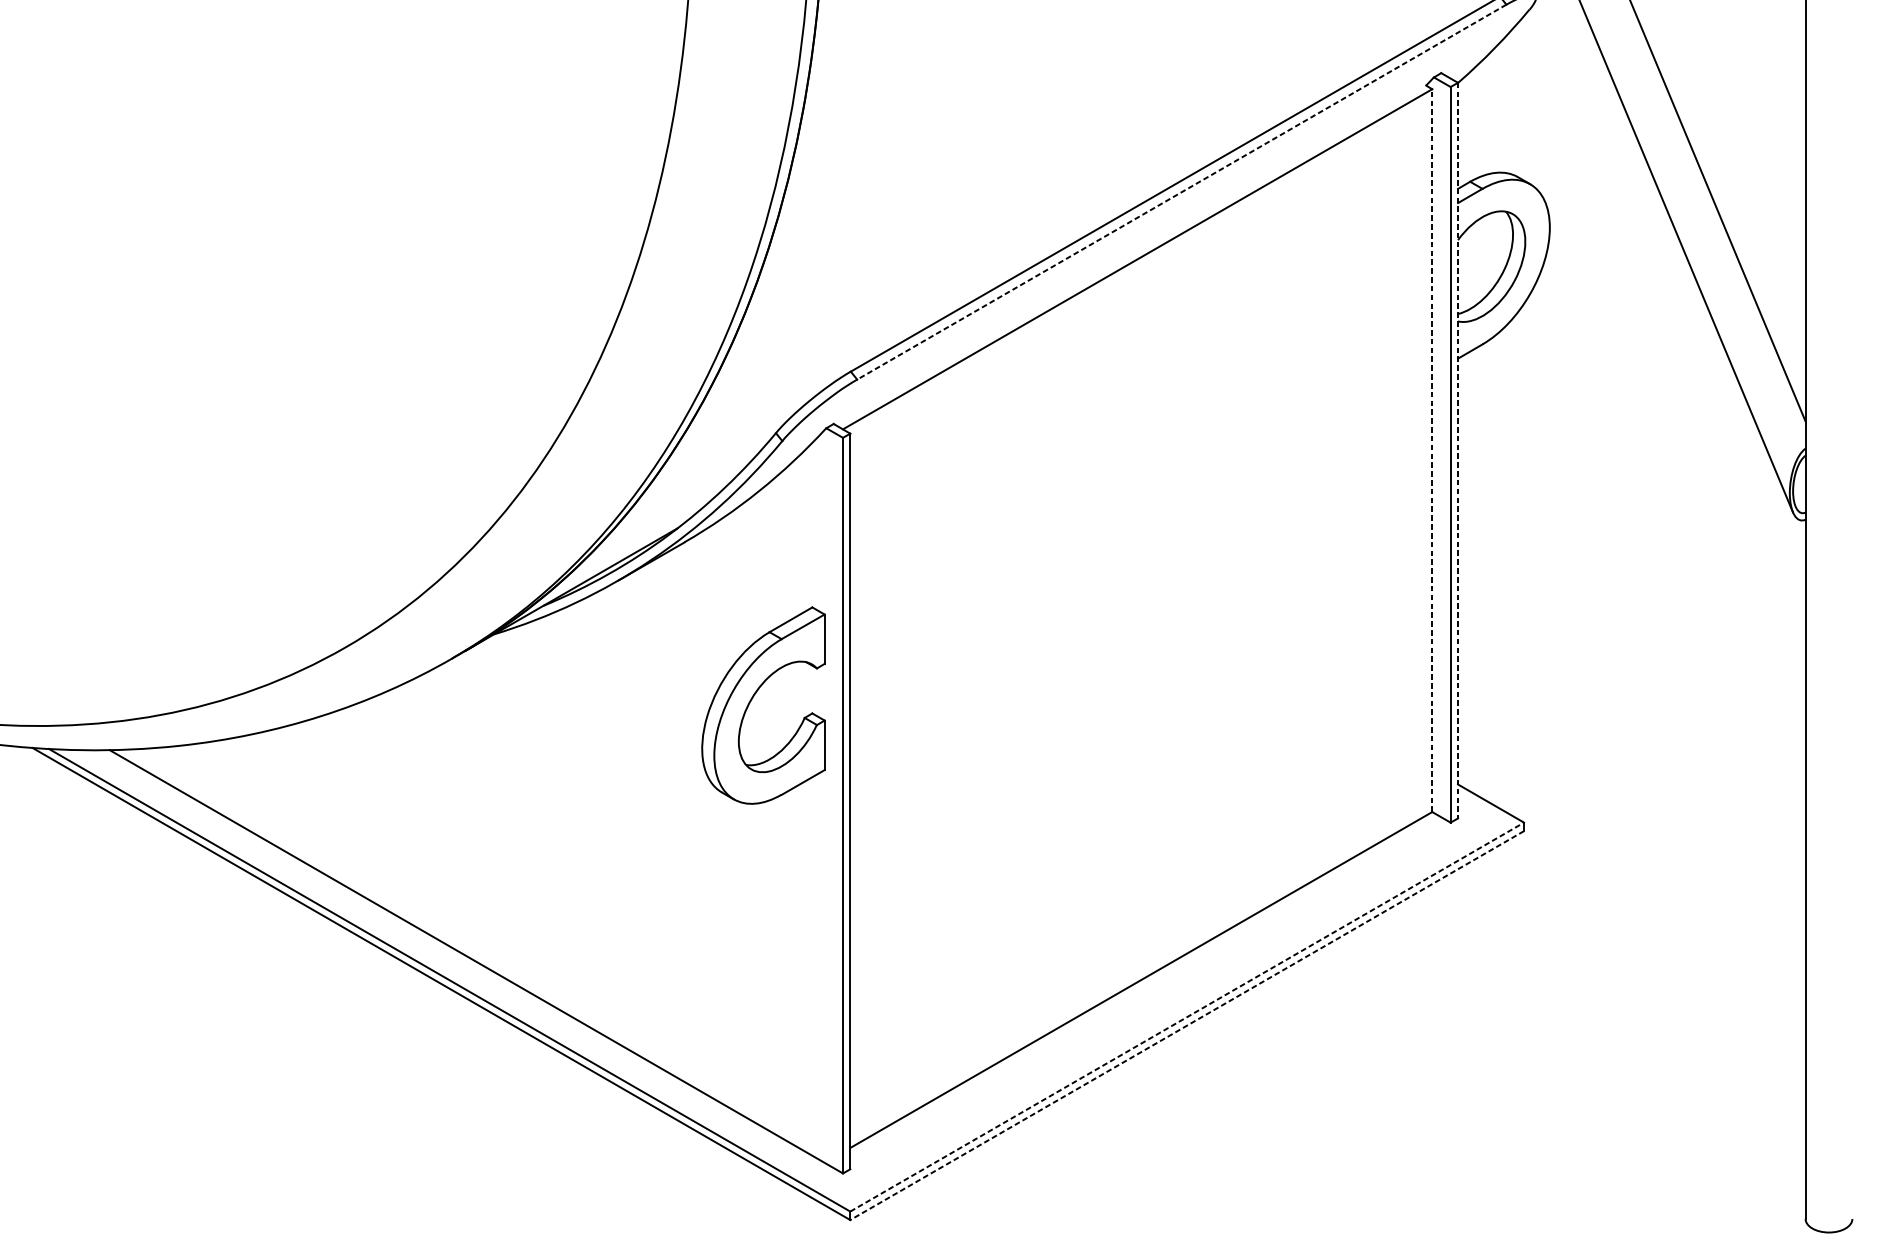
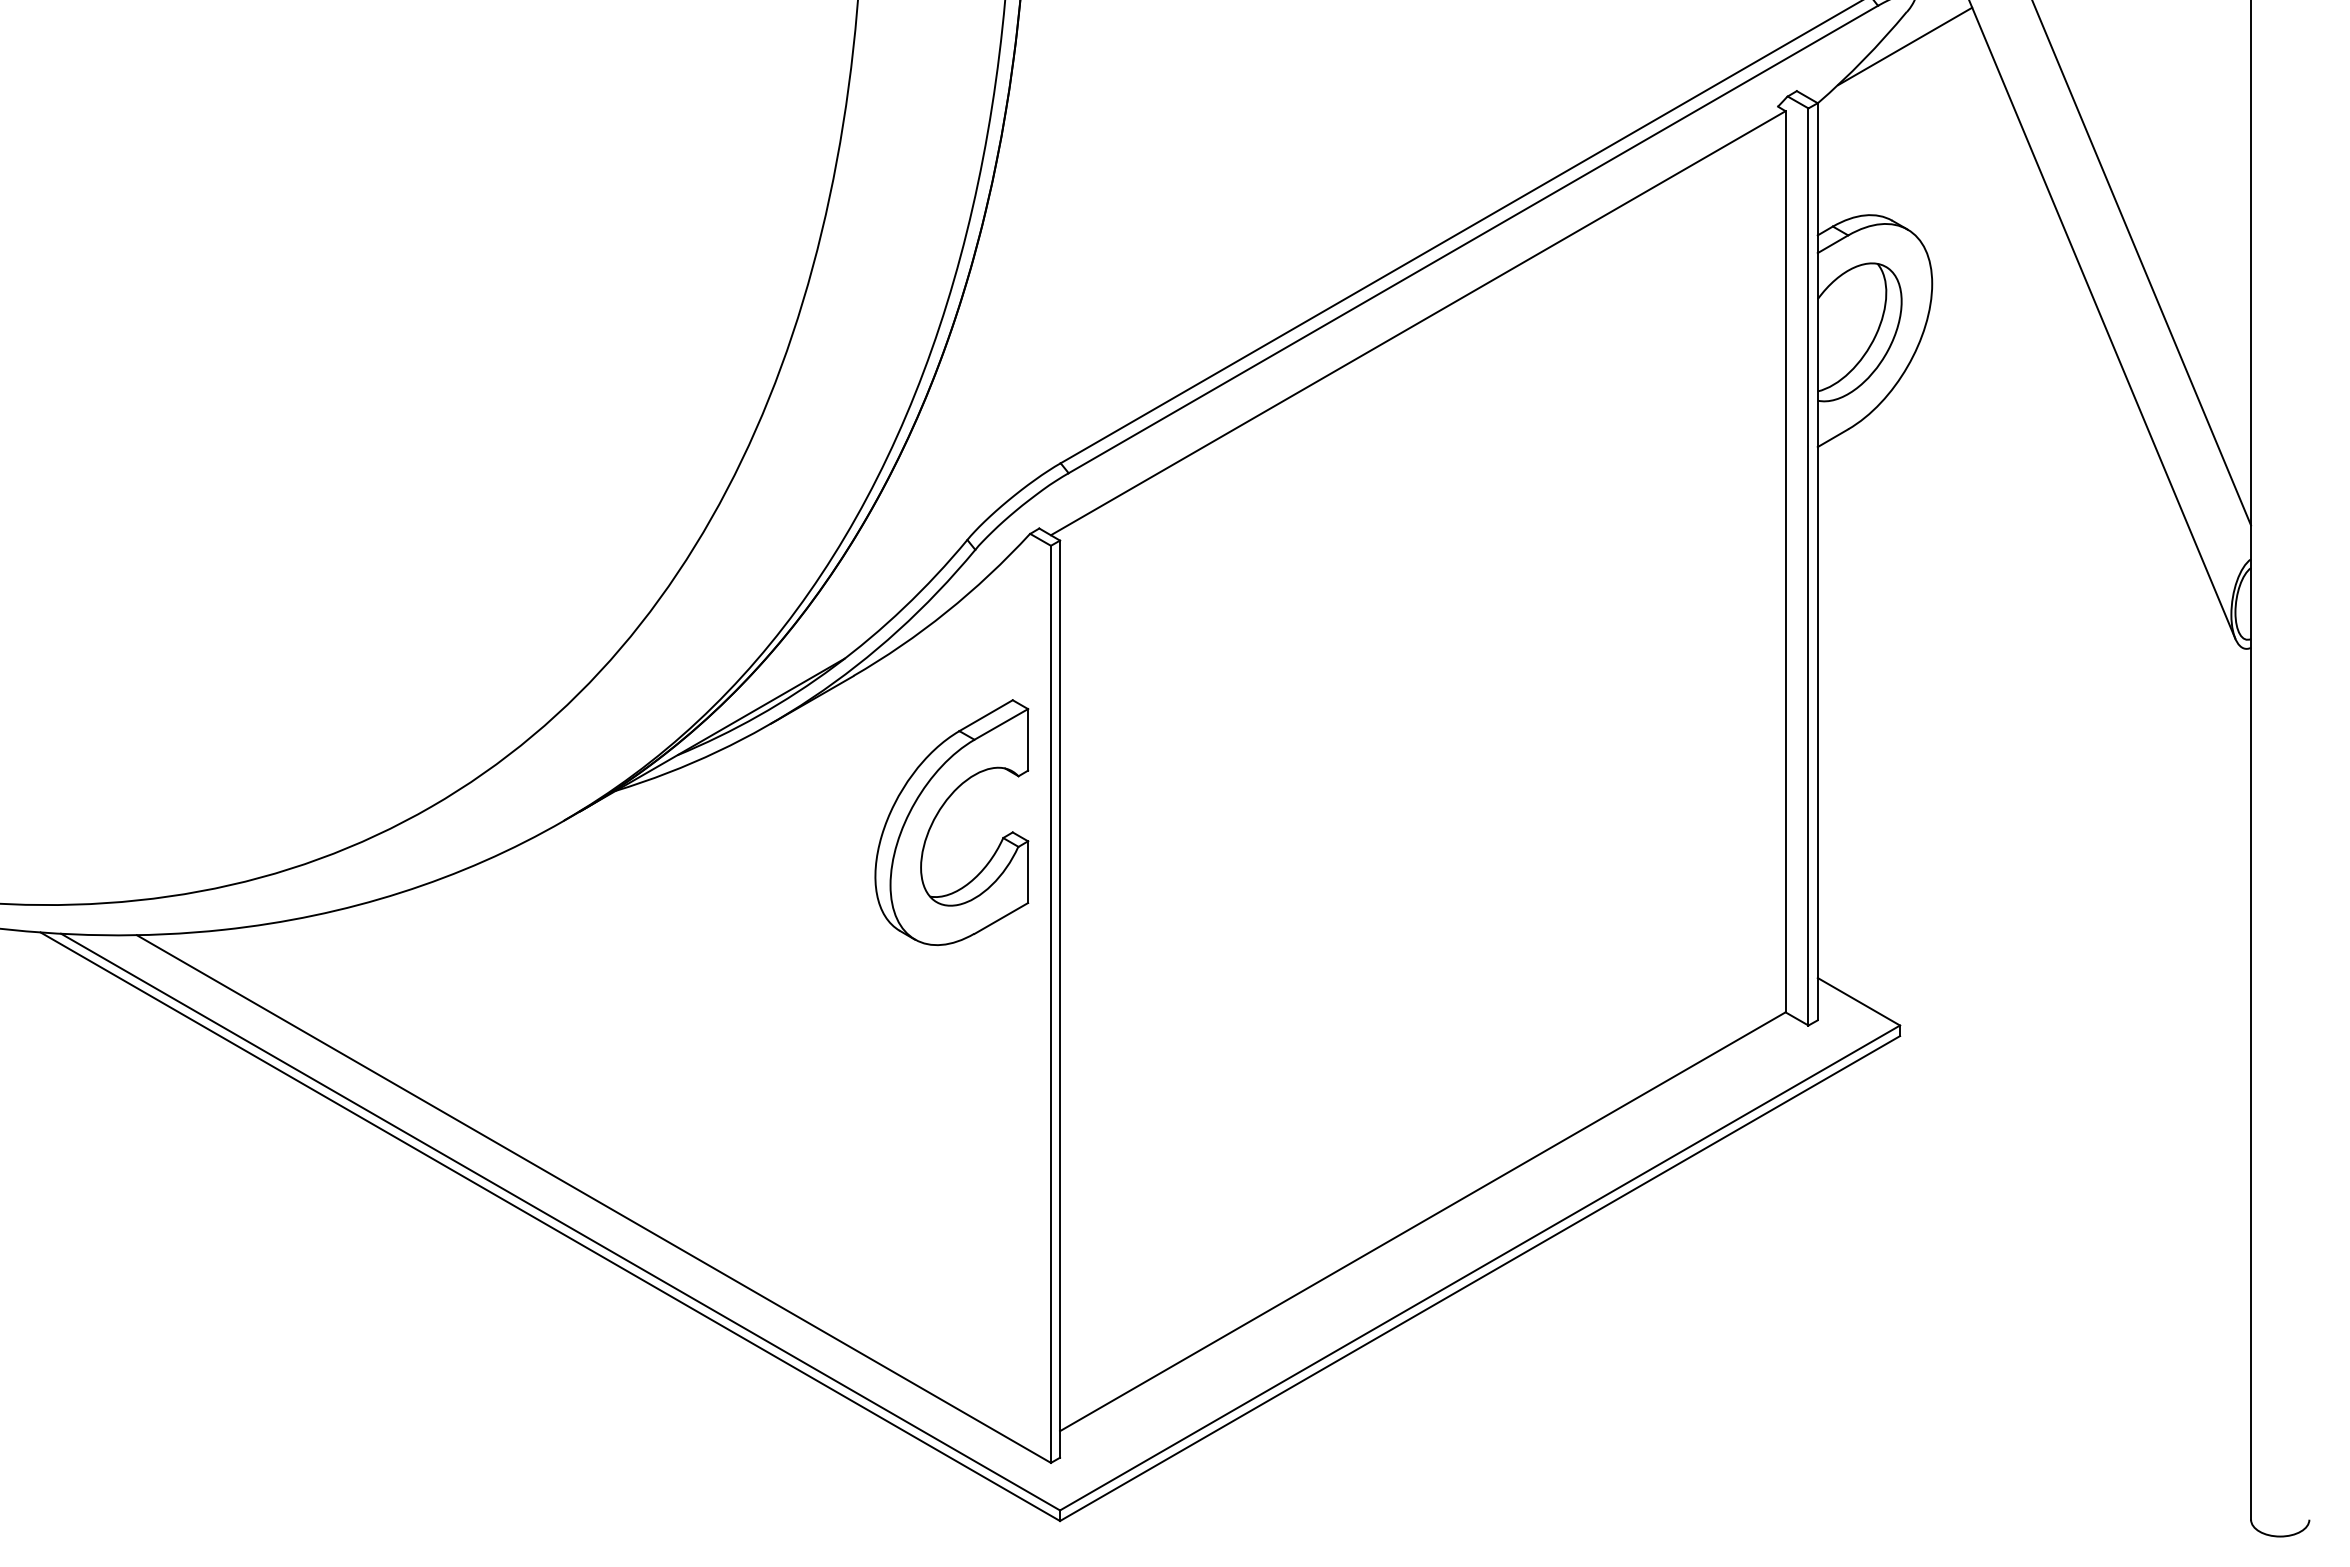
line: (1528, 37) -> (1905, 46), added
line: (1181, 192) -> (1472, 239), dashed -> solid
line: (1432, 450) -> (1785, 561), dashed -> solid
line: (1457, 450) -> (1817, 561), dashed -> solid
part: (752, 699) -> (938, 814), moved
line: (1187, 1016) -> (1480, 1267), dashed -> solid
line: (1187, 1025) -> (1480, 1278), dashed -> solid

